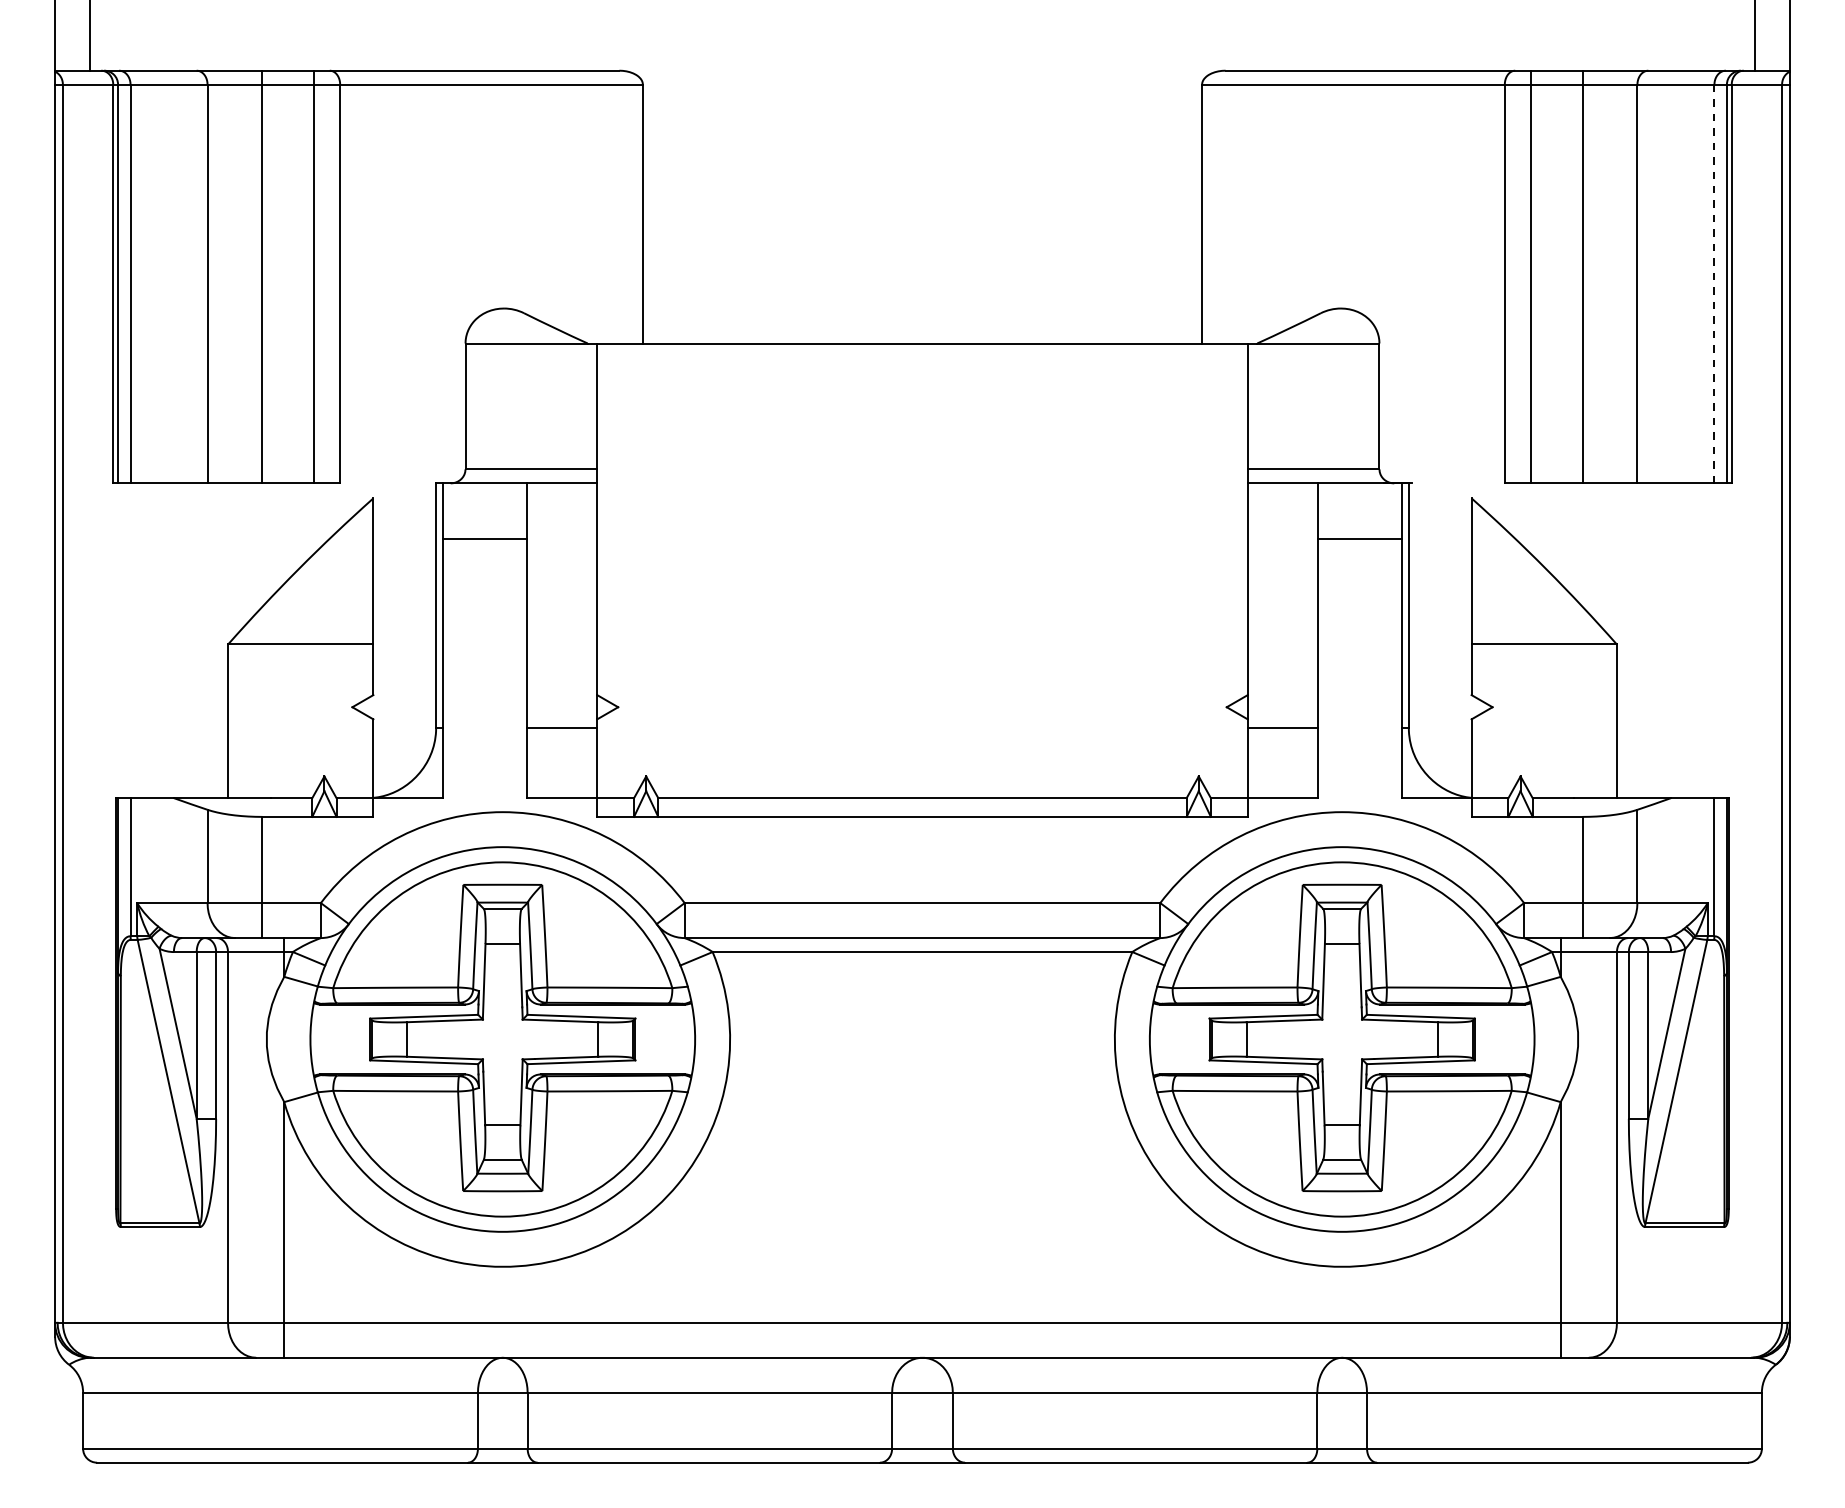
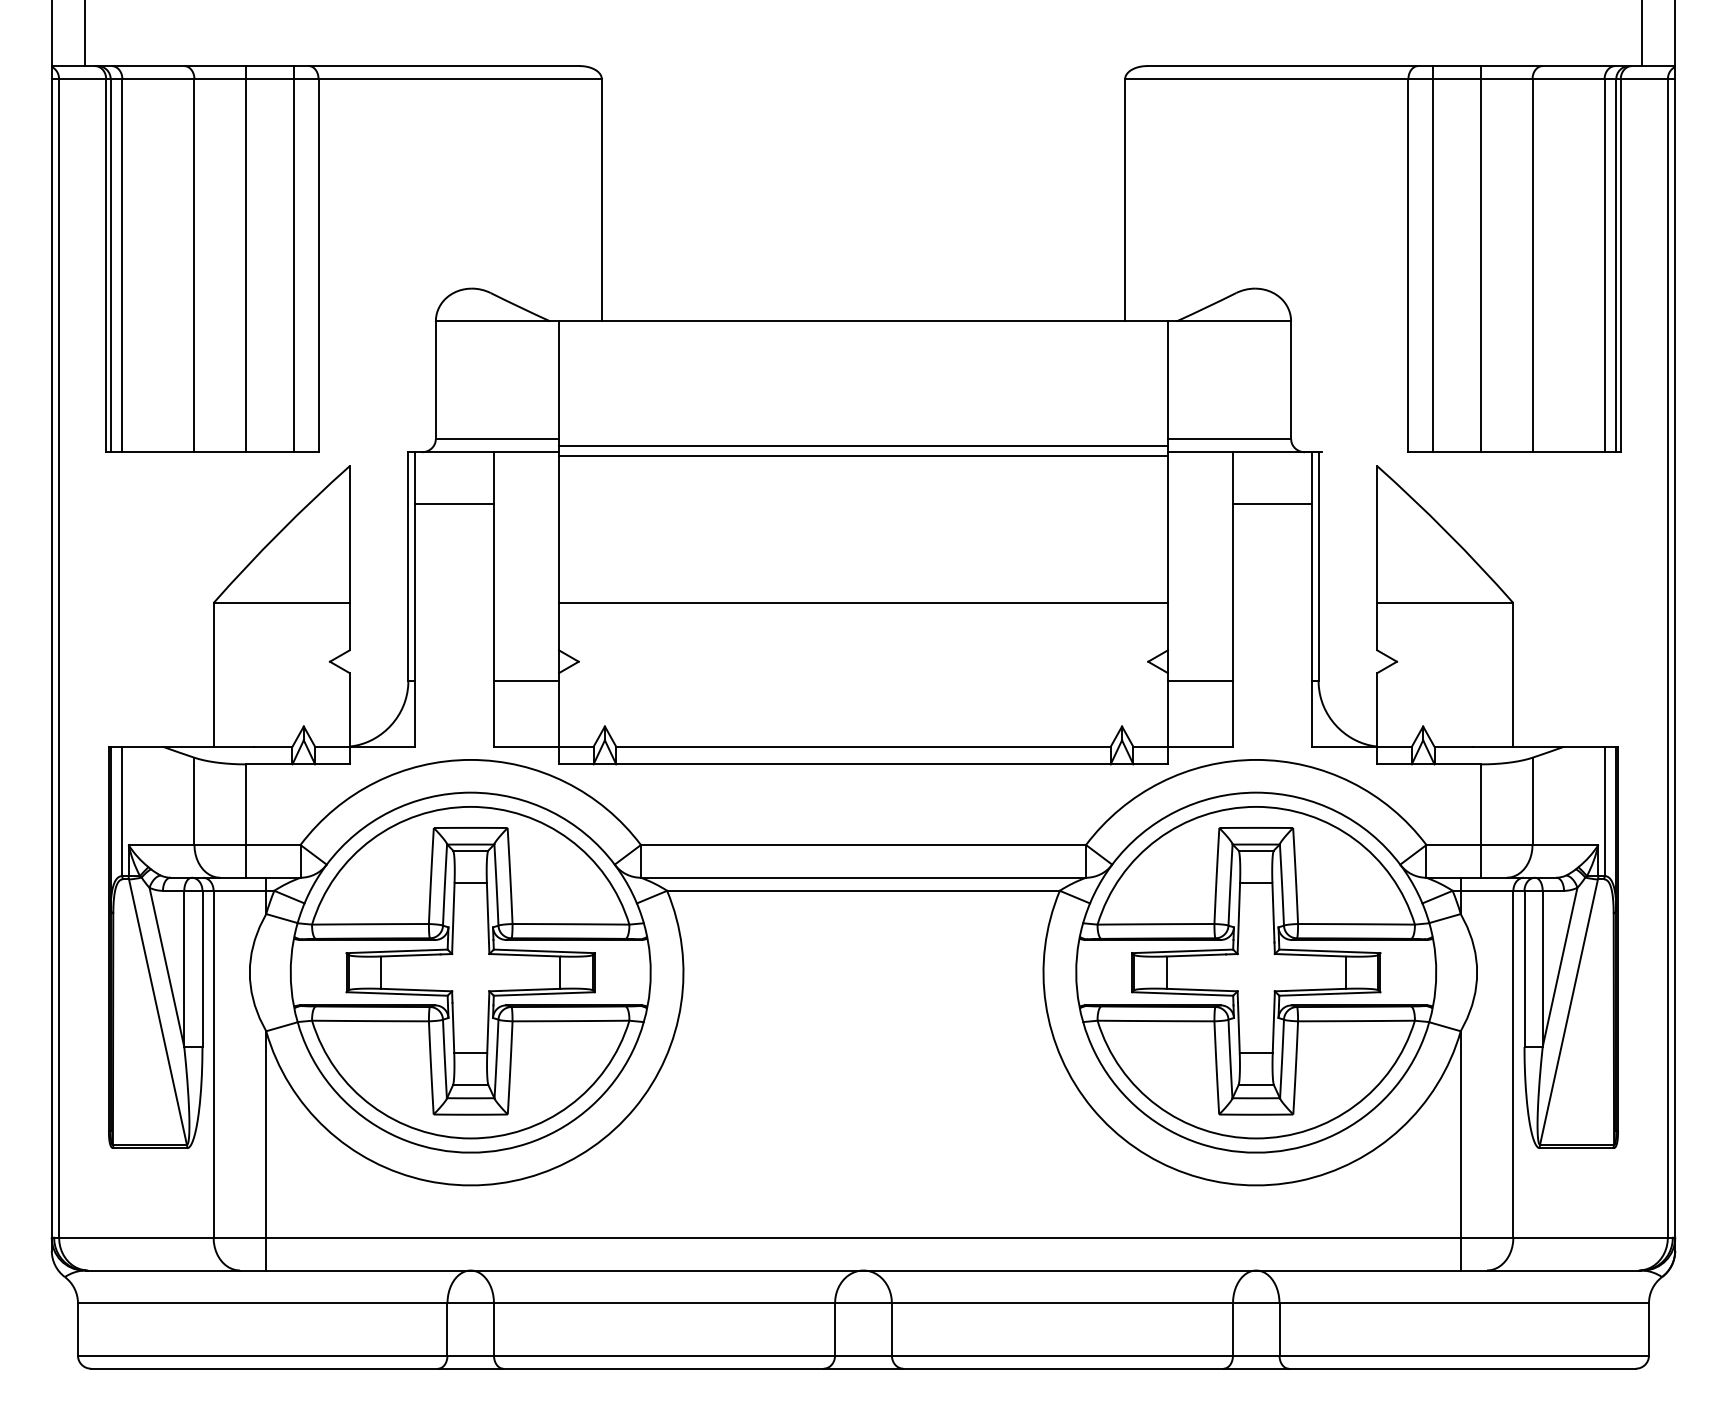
line: (1714, 283) -> (1604, 265), dashed -> solid
line: (922, 477) -> (863, 446), added
line: (922, 487) -> (863, 456), added
line: (922, 643) -> (863, 602), added

